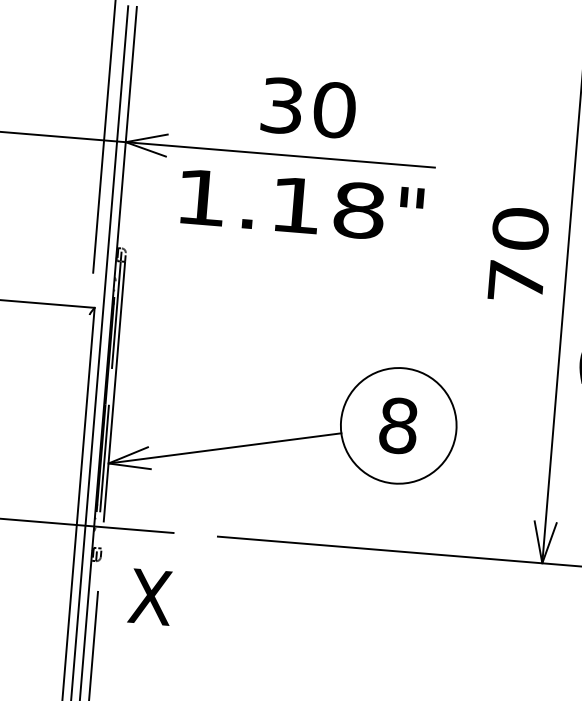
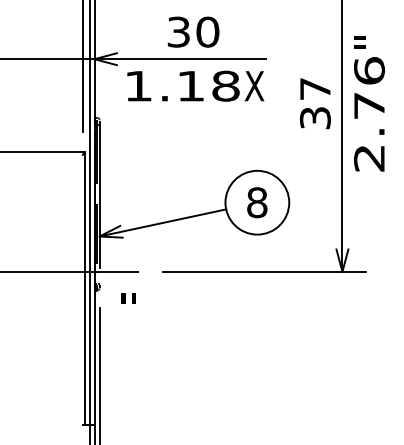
text: (410, 215) -> (254, 86), " -> X
text: (516, 254) -> (314, 103), 70 -> 37
text: (150, 596) -> (128, 307), X -> "

